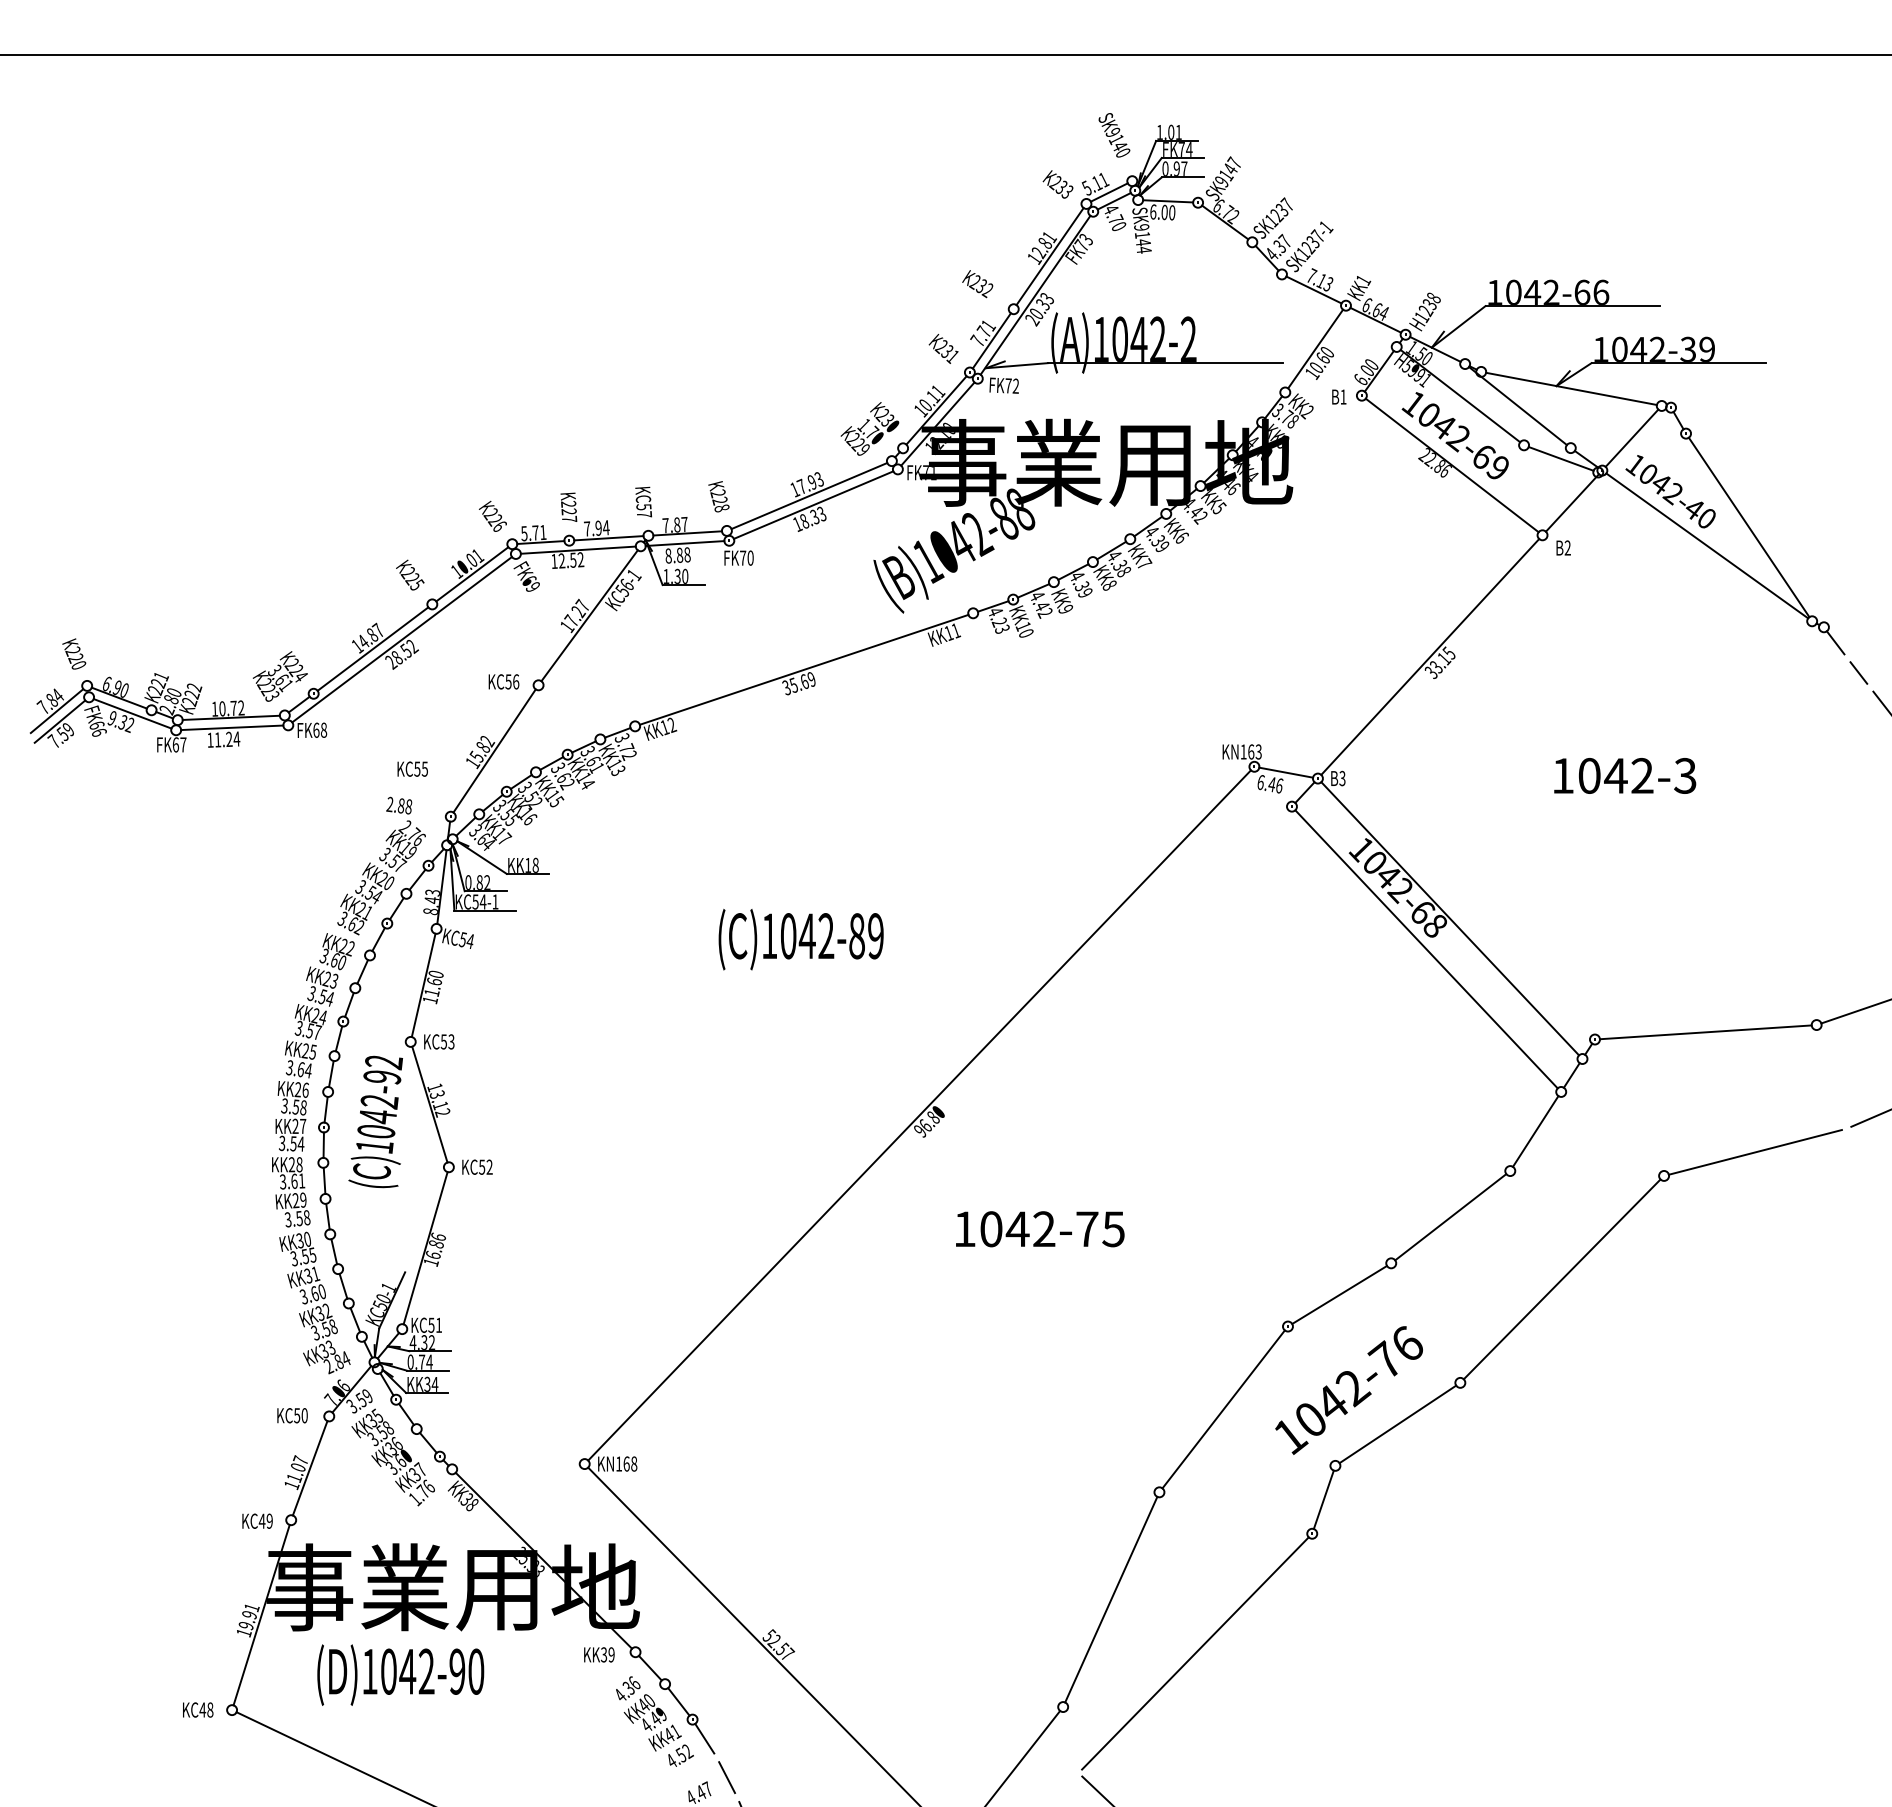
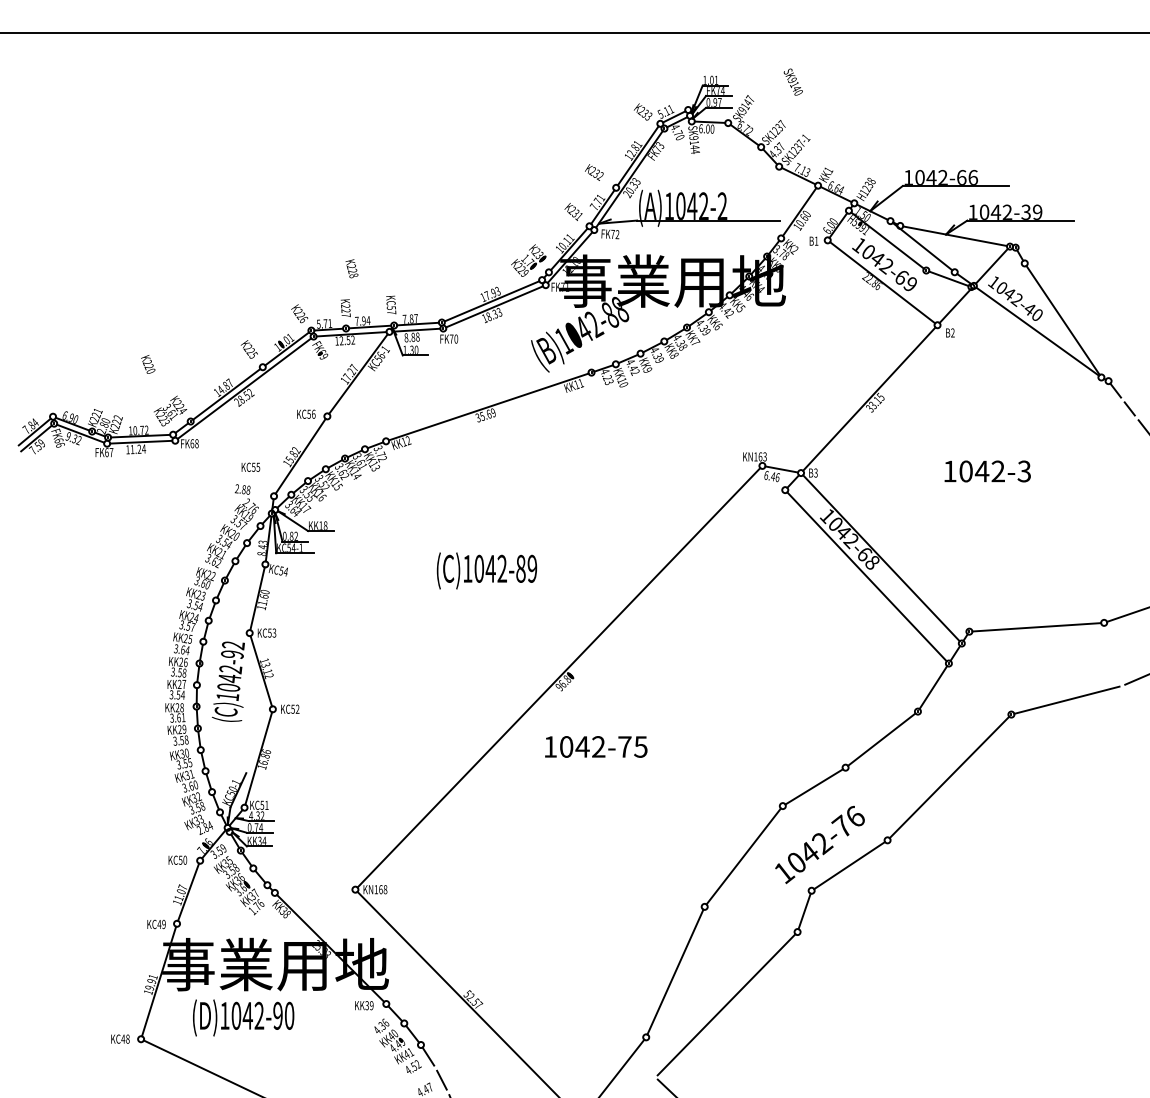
text: (1113, 134) -> (792, 81), moved
text: (718, 496) -> (351, 268), moved
text: (74, 654) -> (148, 364), moved
text: (1040, 1228) -> (596, 746), moved

